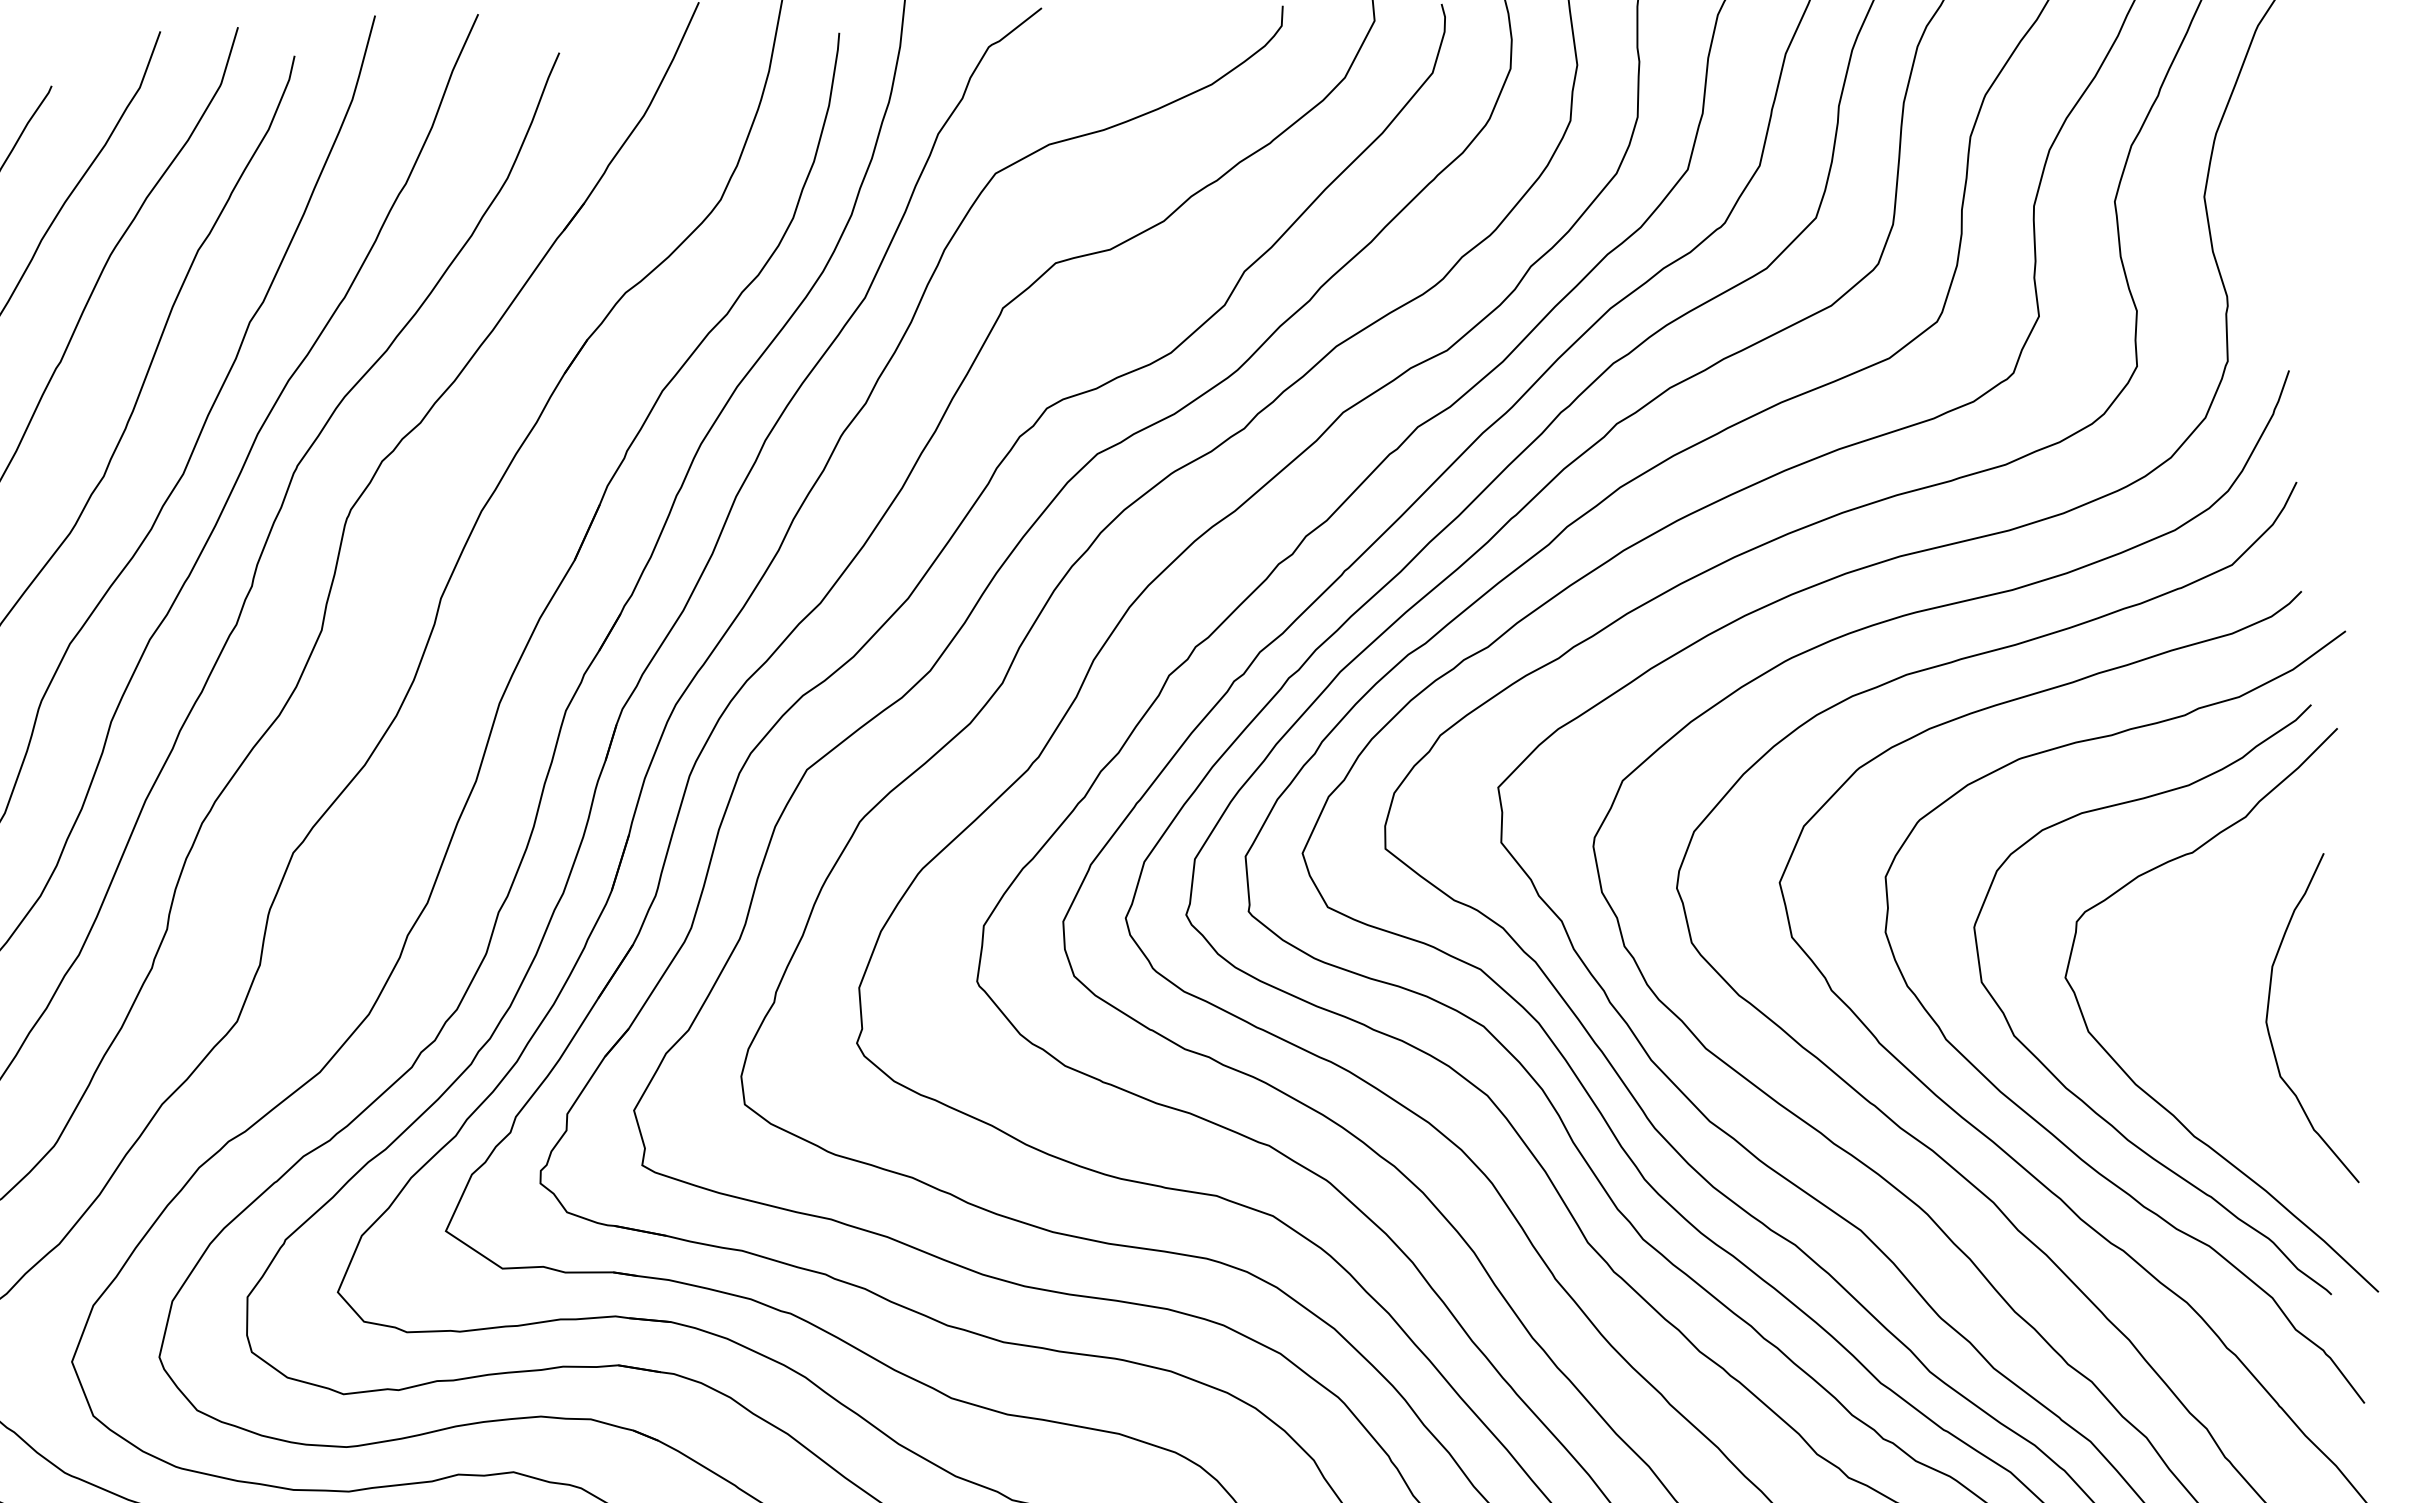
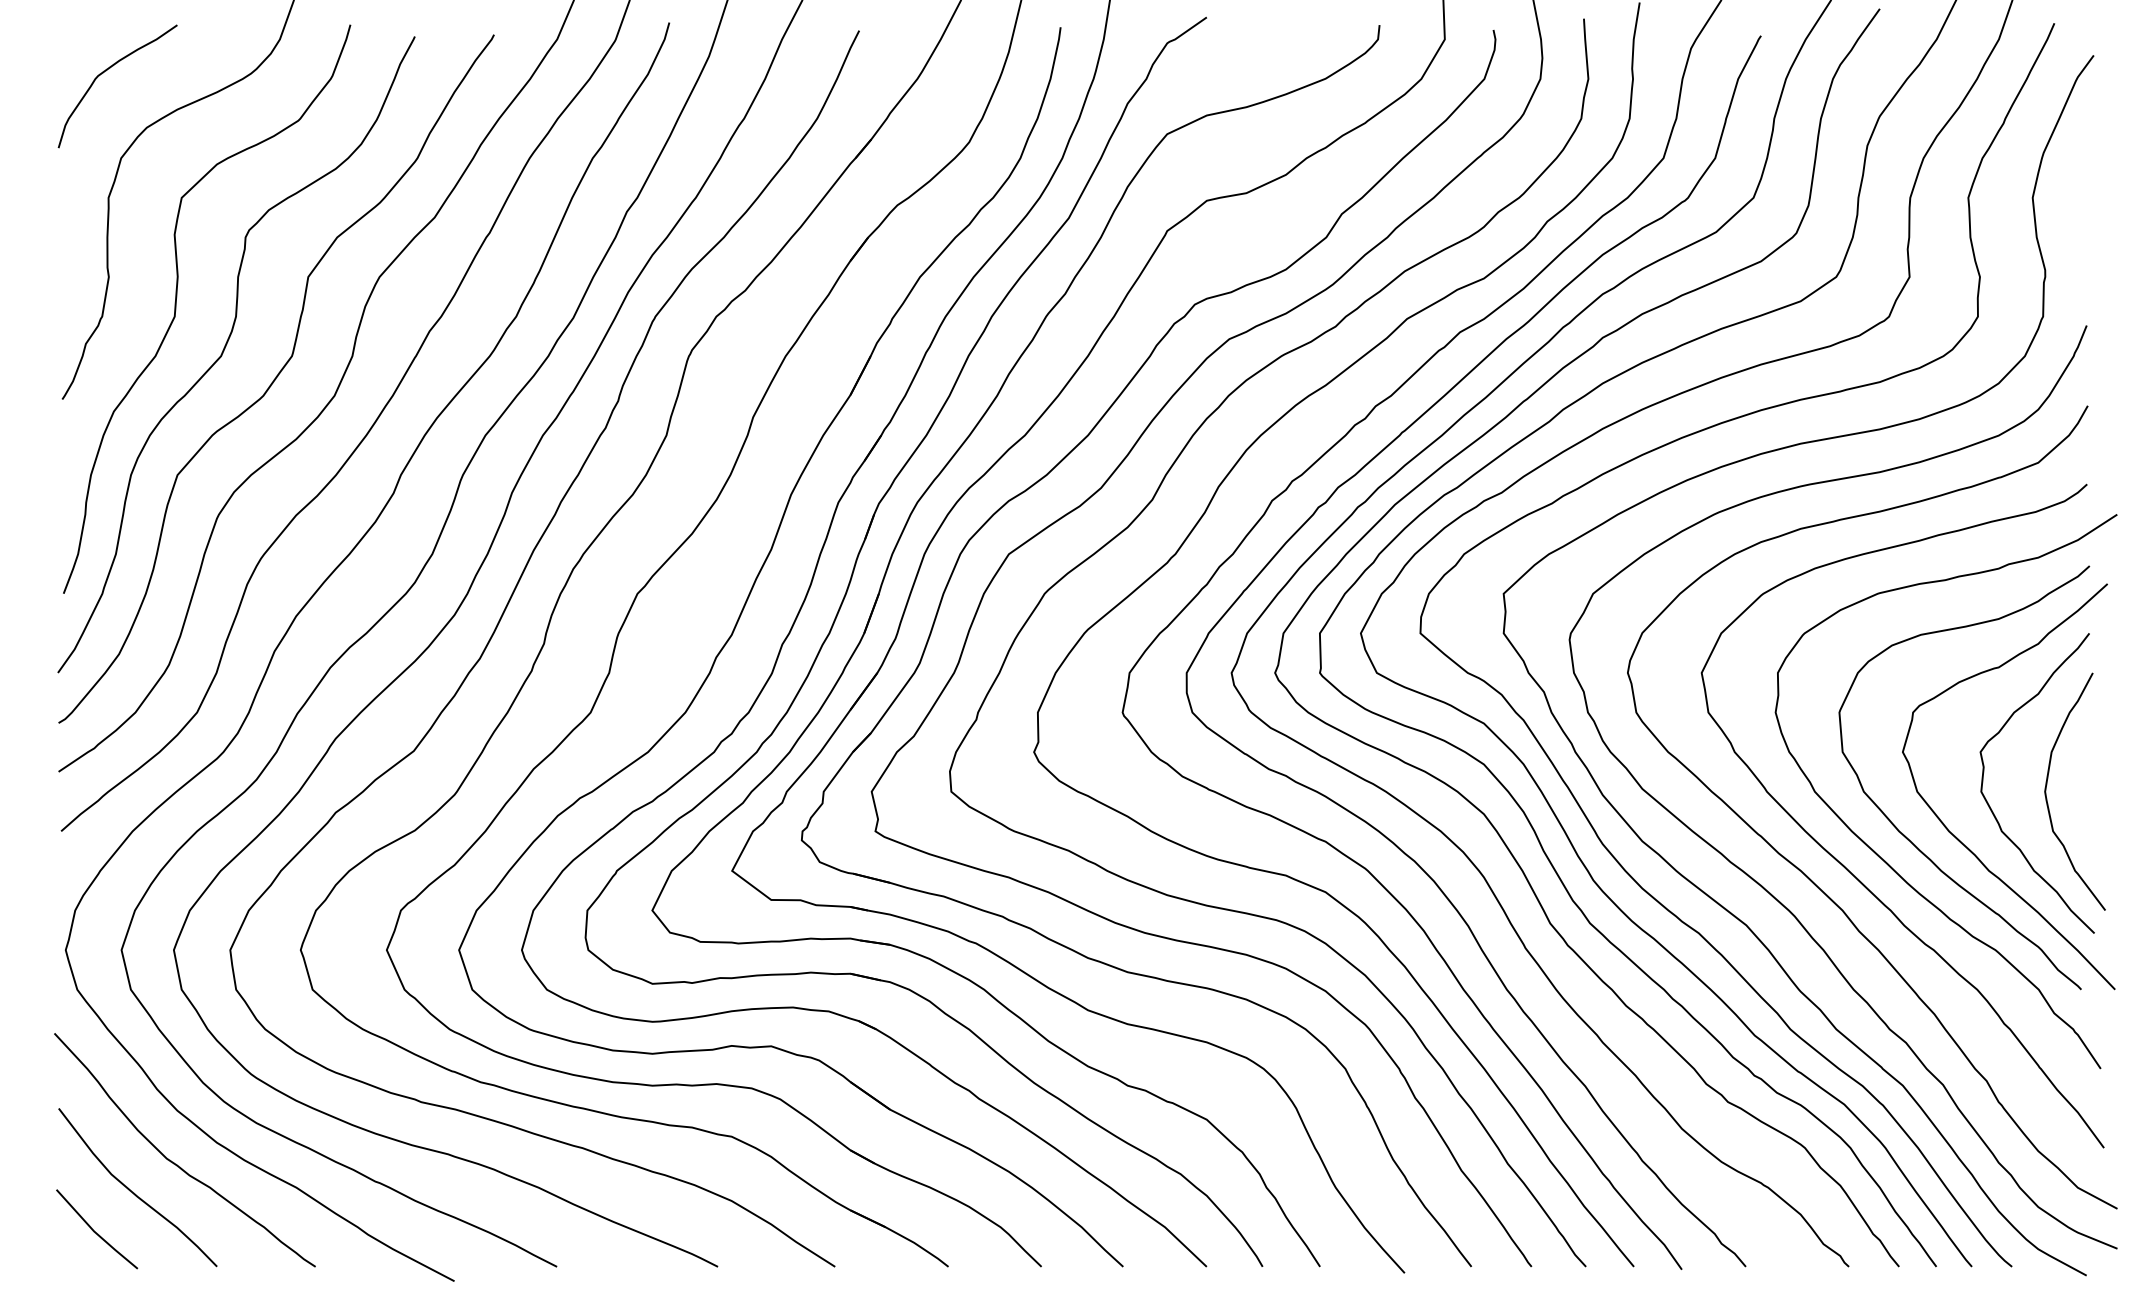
curve: (2196, 1053) -> (1993, 811), added

